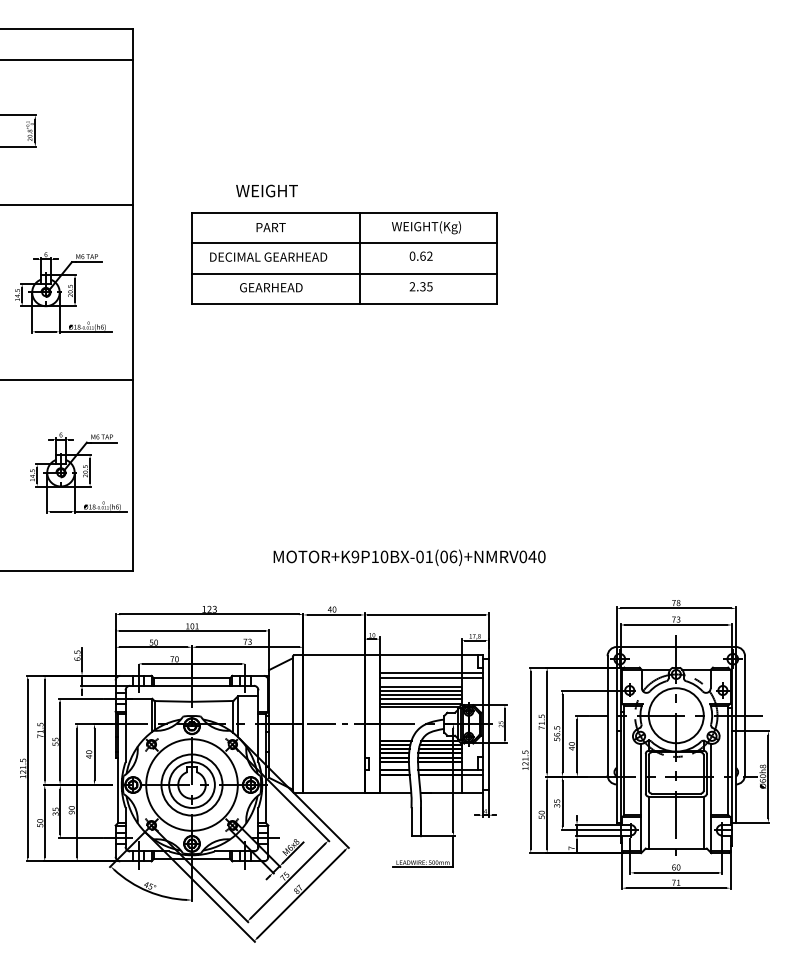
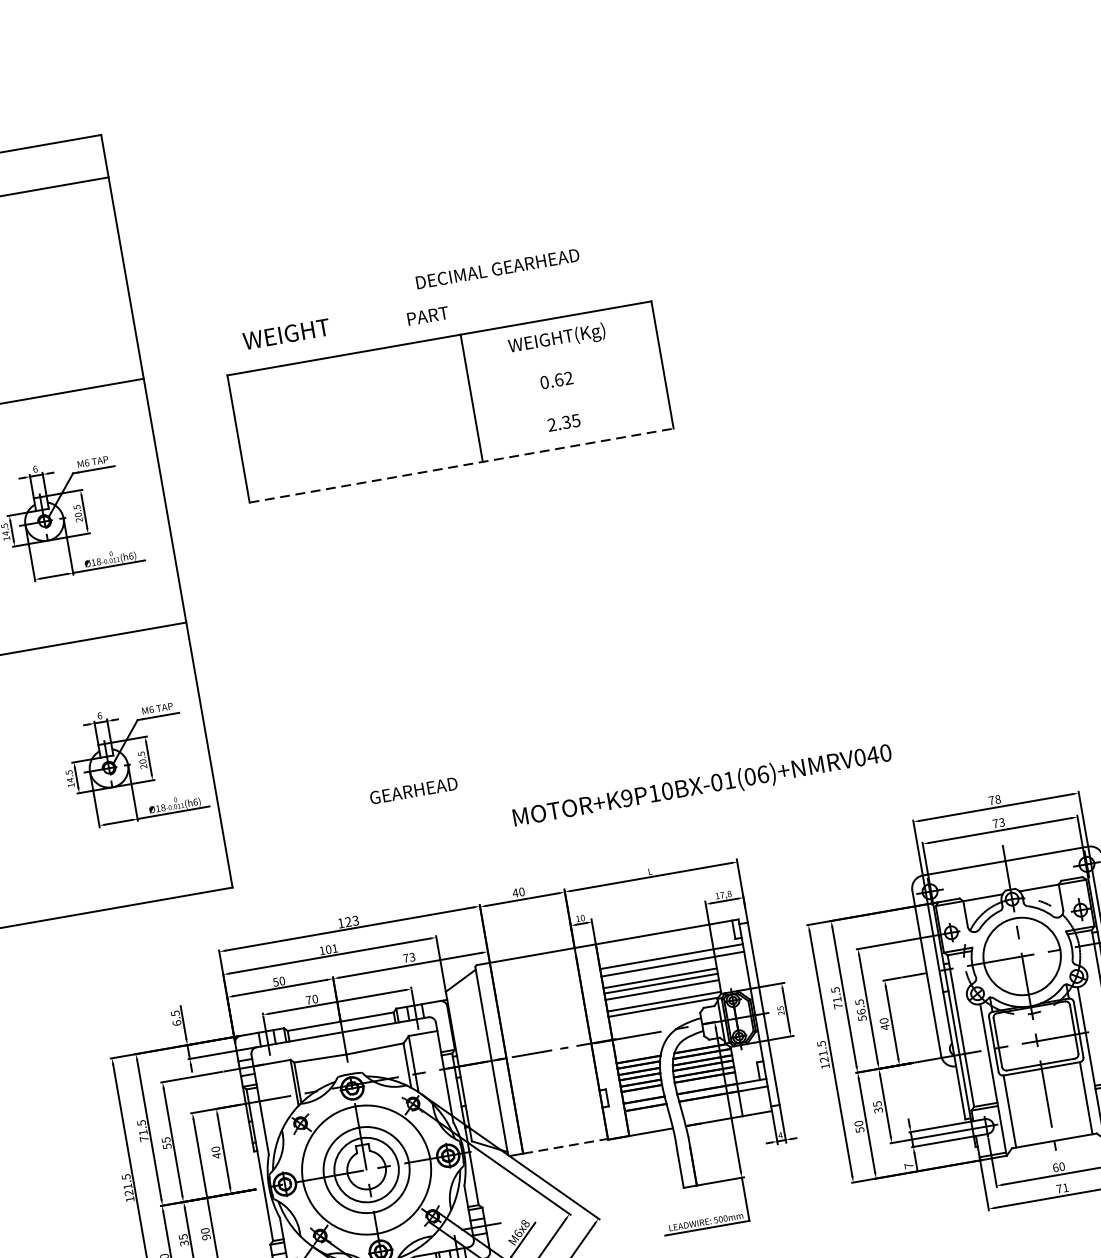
text: (266, 190) -> (285, 333), moved
text: (270, 227) -> (427, 316), moved
line: (344, 243) -> (447, 381), removed
text: (268, 256) -> (497, 268), moved
line: (344, 273) -> (454, 422), removed
text: (271, 287) -> (414, 790), moved
line: (344, 304) -> (461, 465), solid -> dashed
text: (409, 557) -> (702, 785), moved
line: (420, 699) -> (663, 995), removed
line: (333, 792) -> (564, 1146), solid -> dashed

